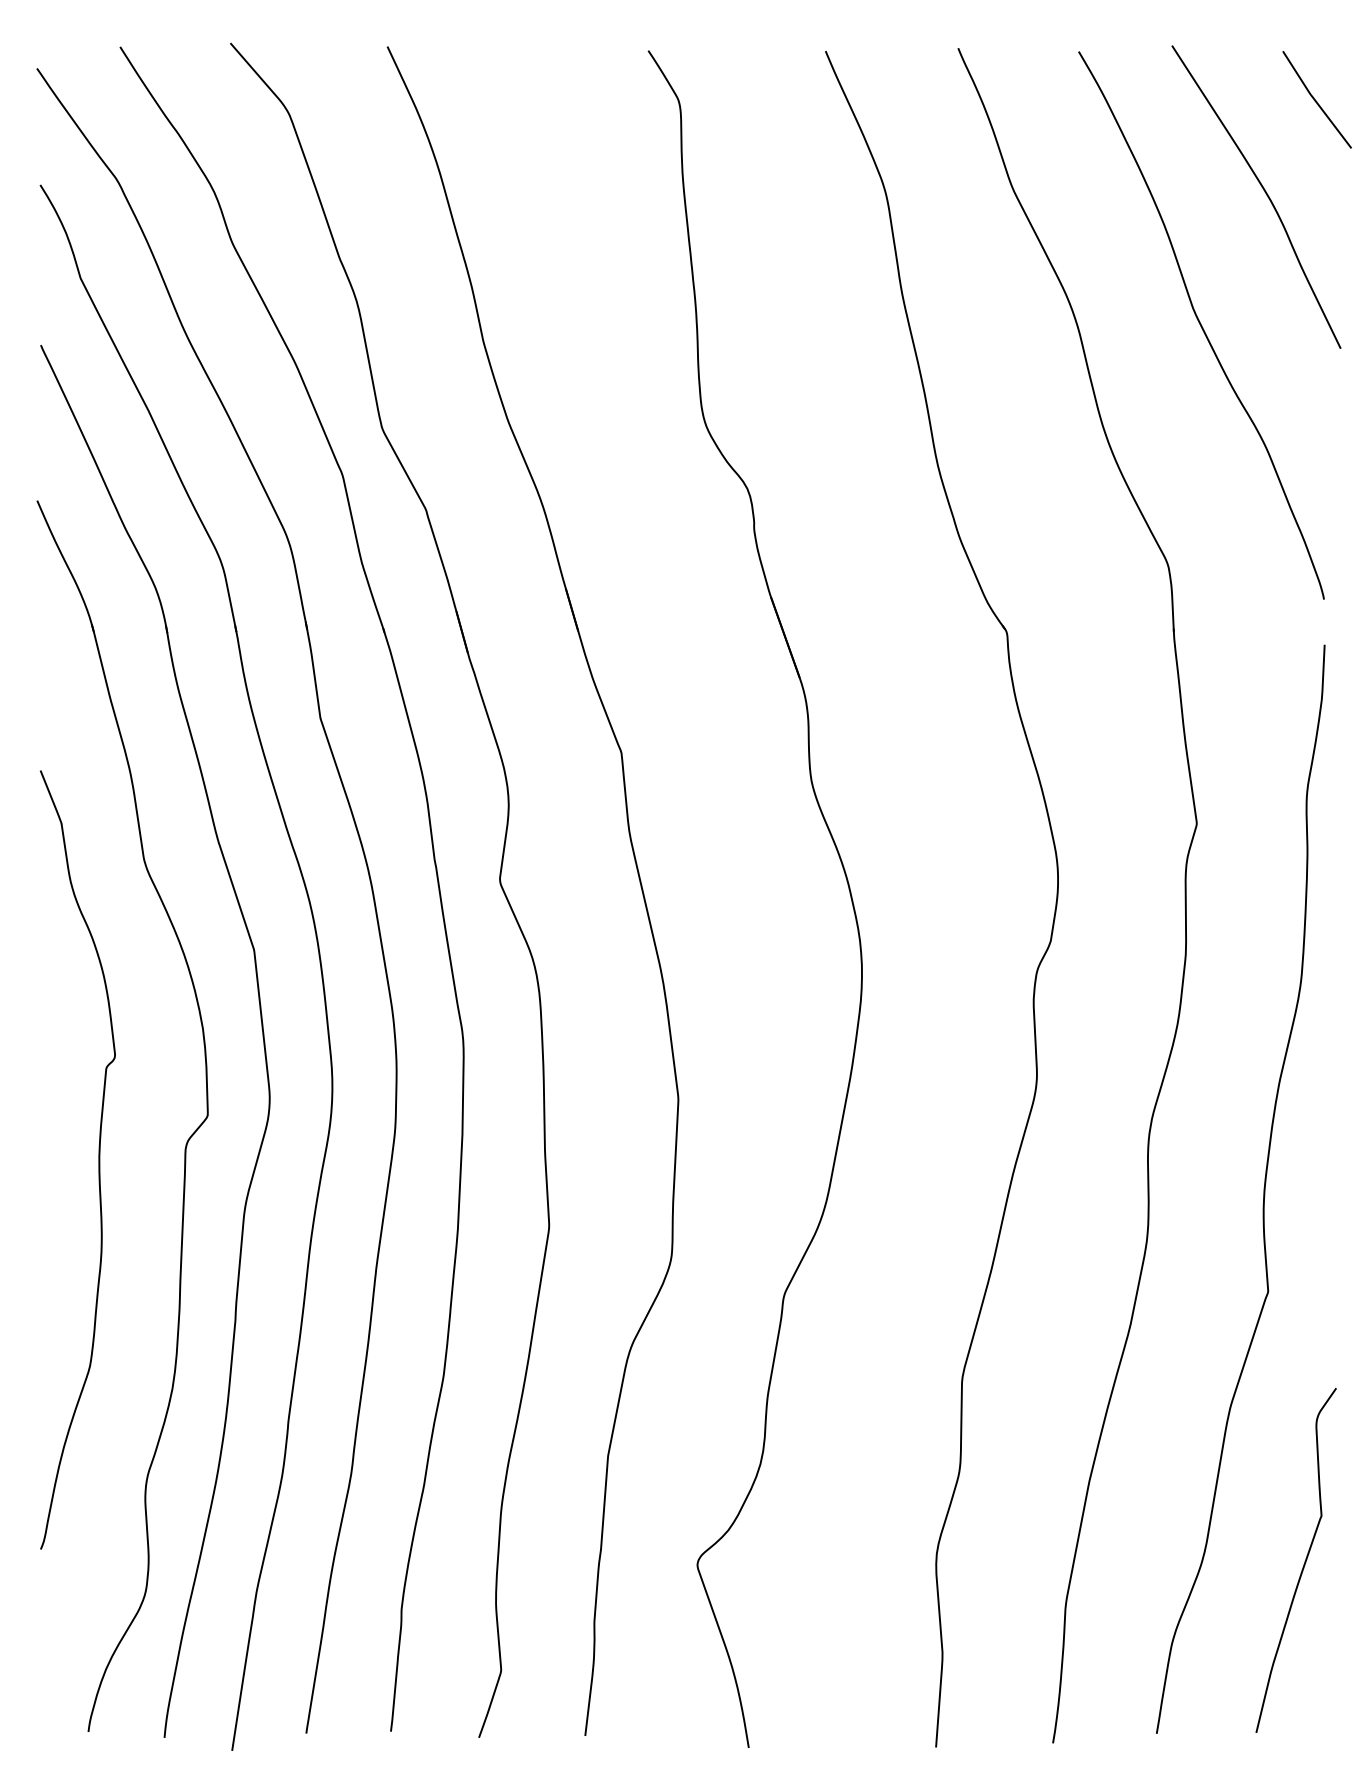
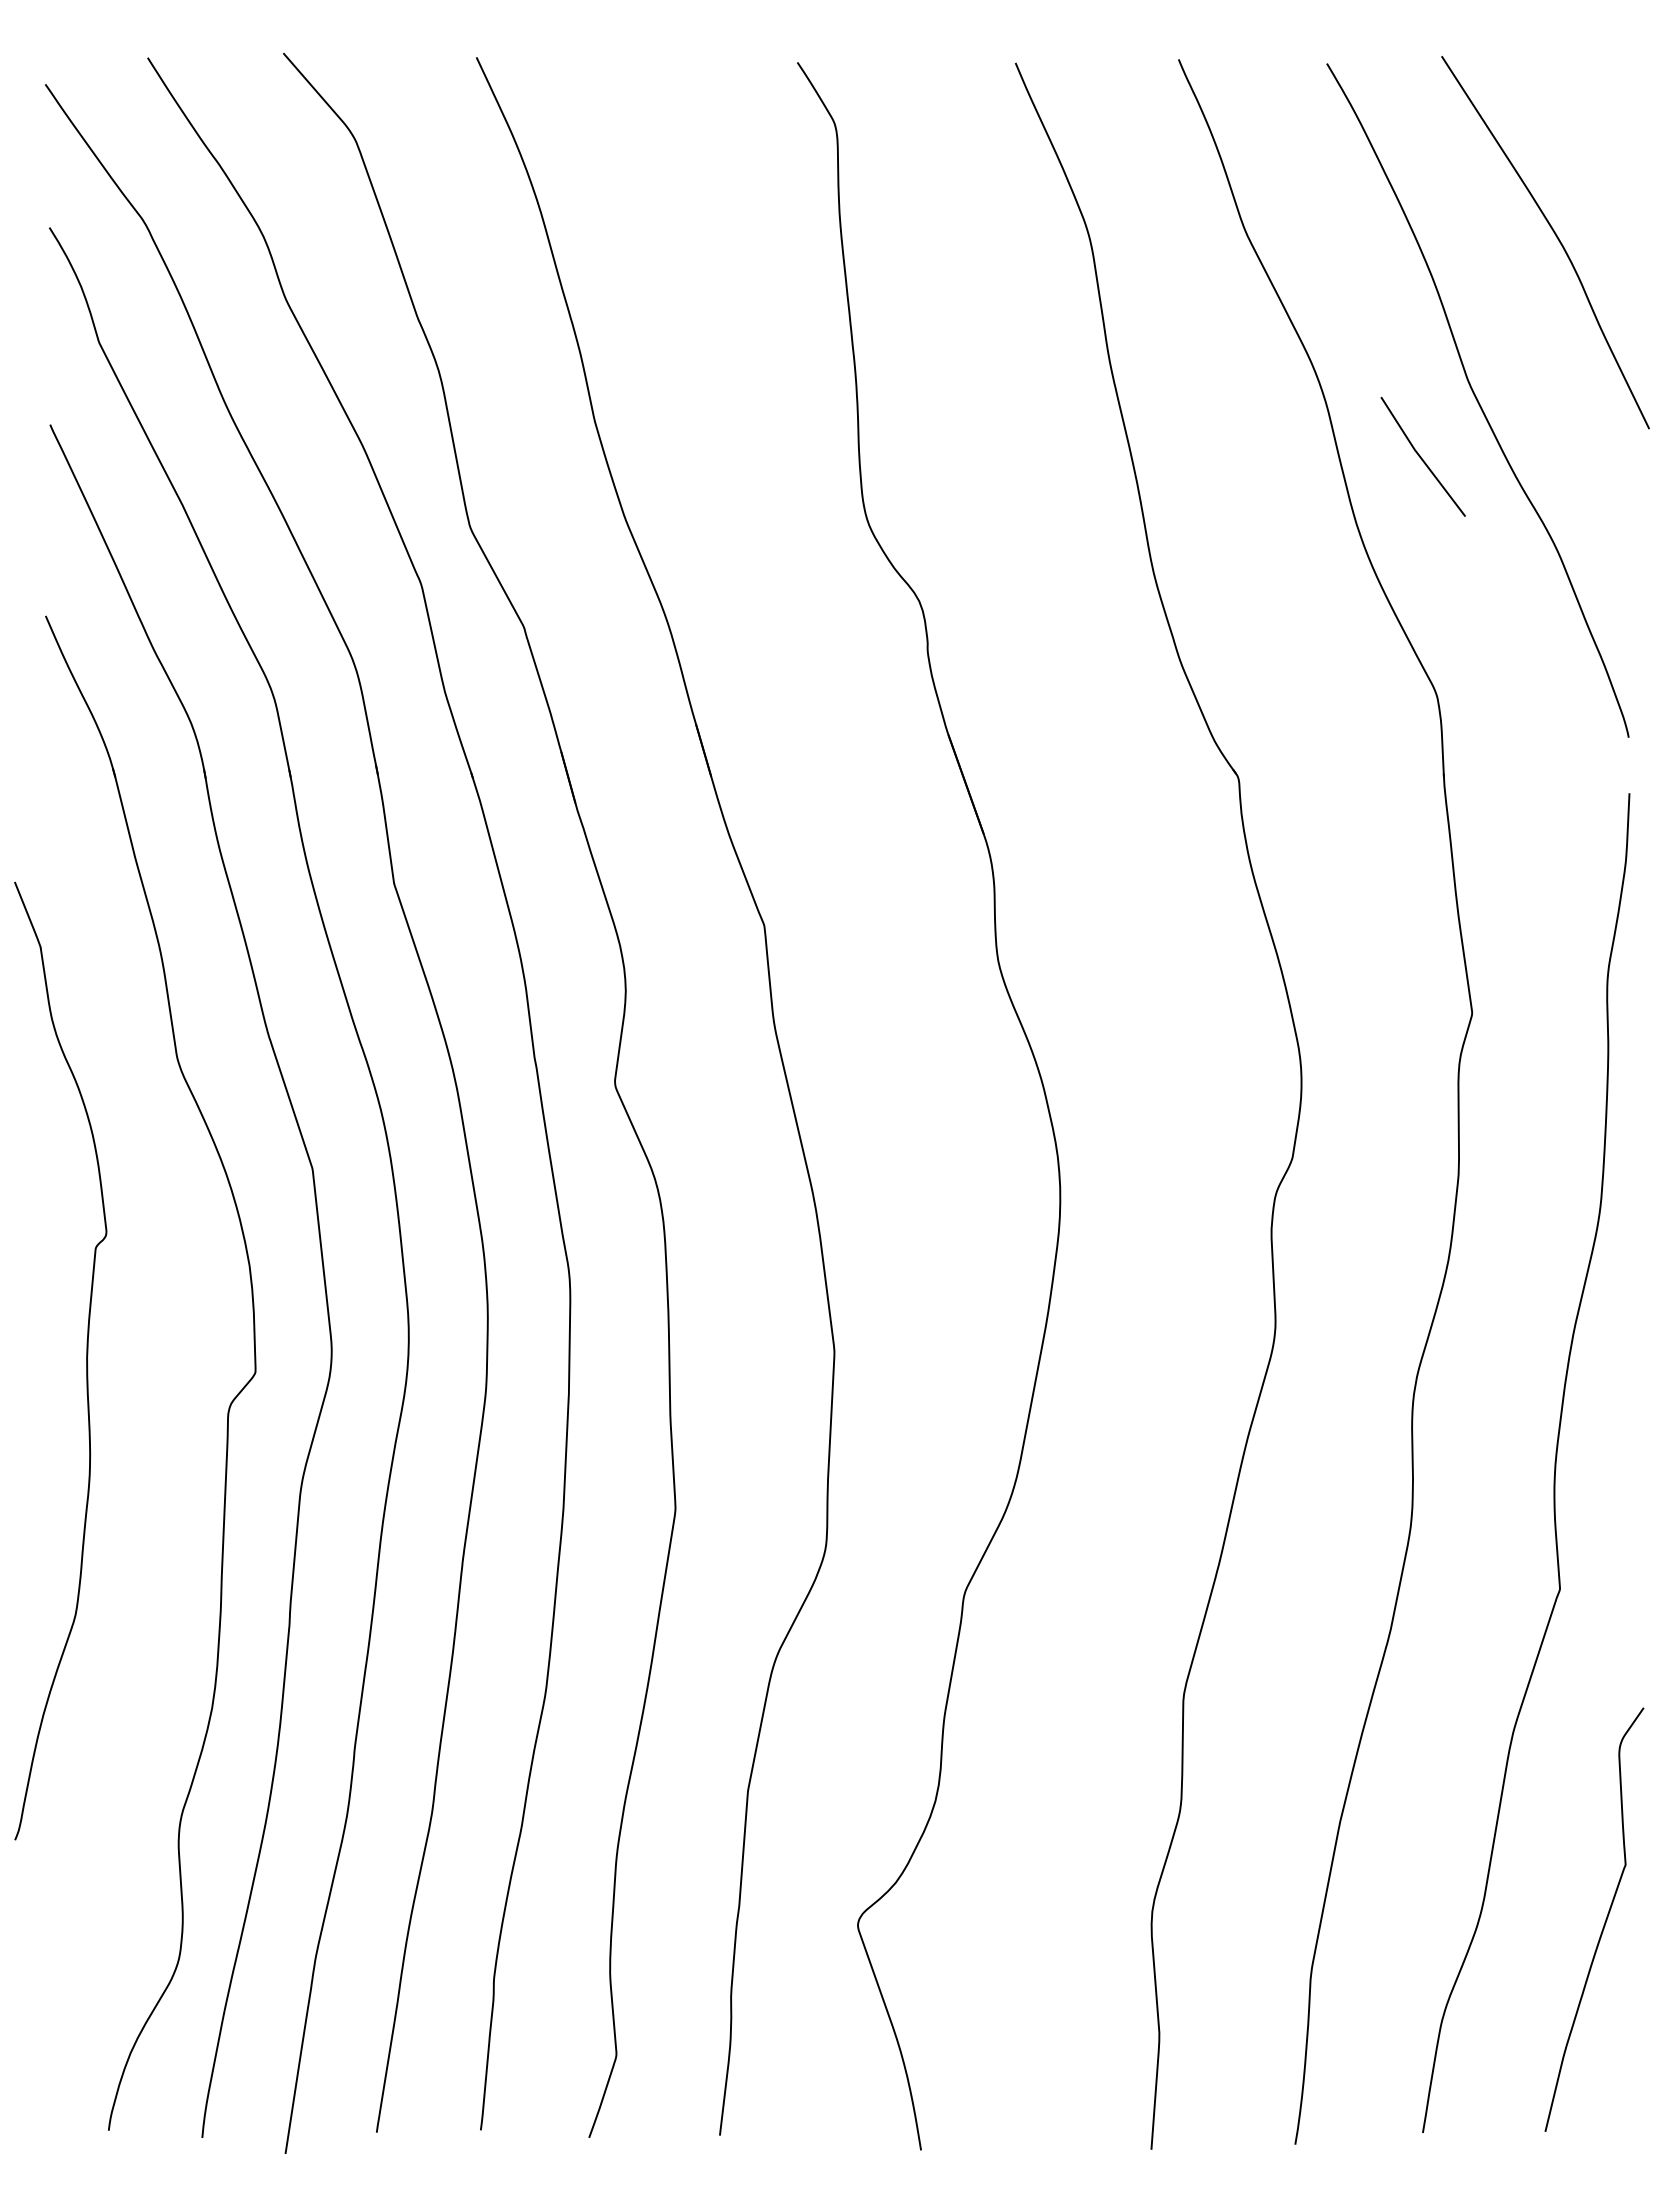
curve: (1315, 99) -> (1421, 456), moved
curve: (98, 1159) -> (86, 1360), moved

